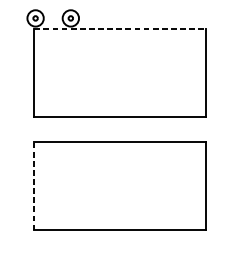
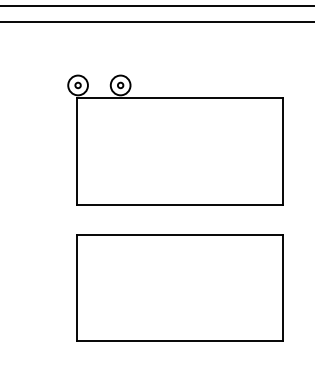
line: (120, 29) -> (180, 98), dashed -> solid
line: (34, 185) -> (76, 287), dashed -> solid

